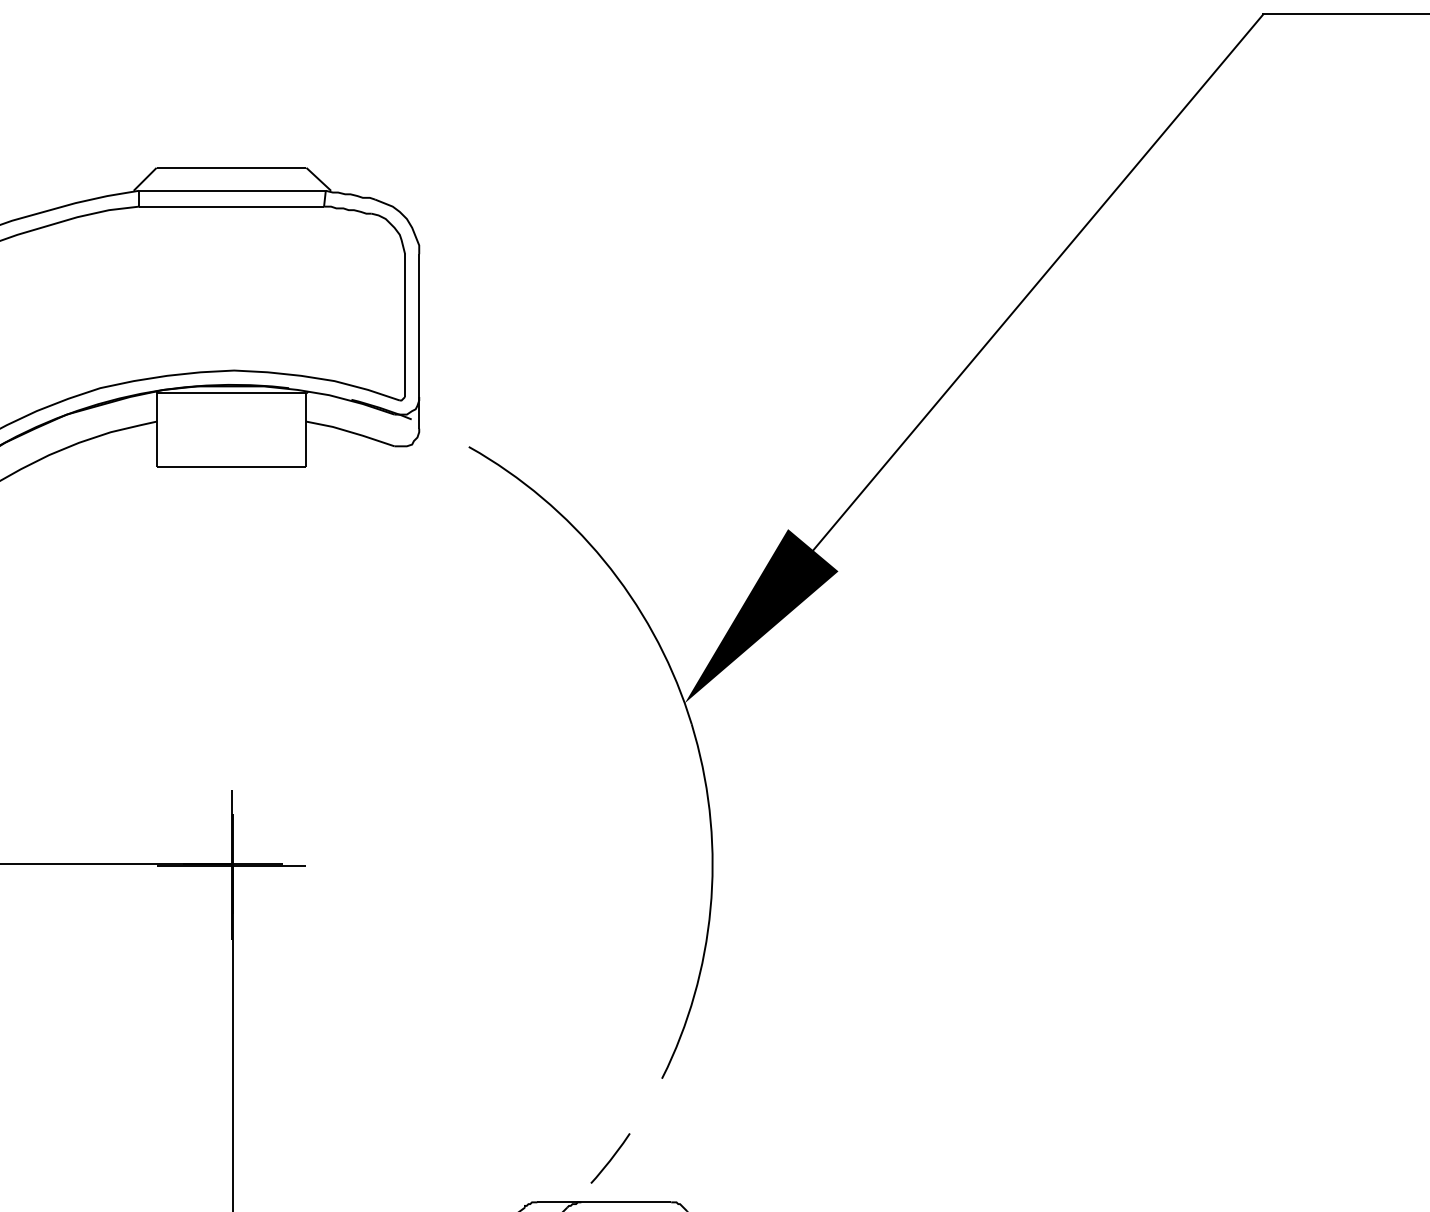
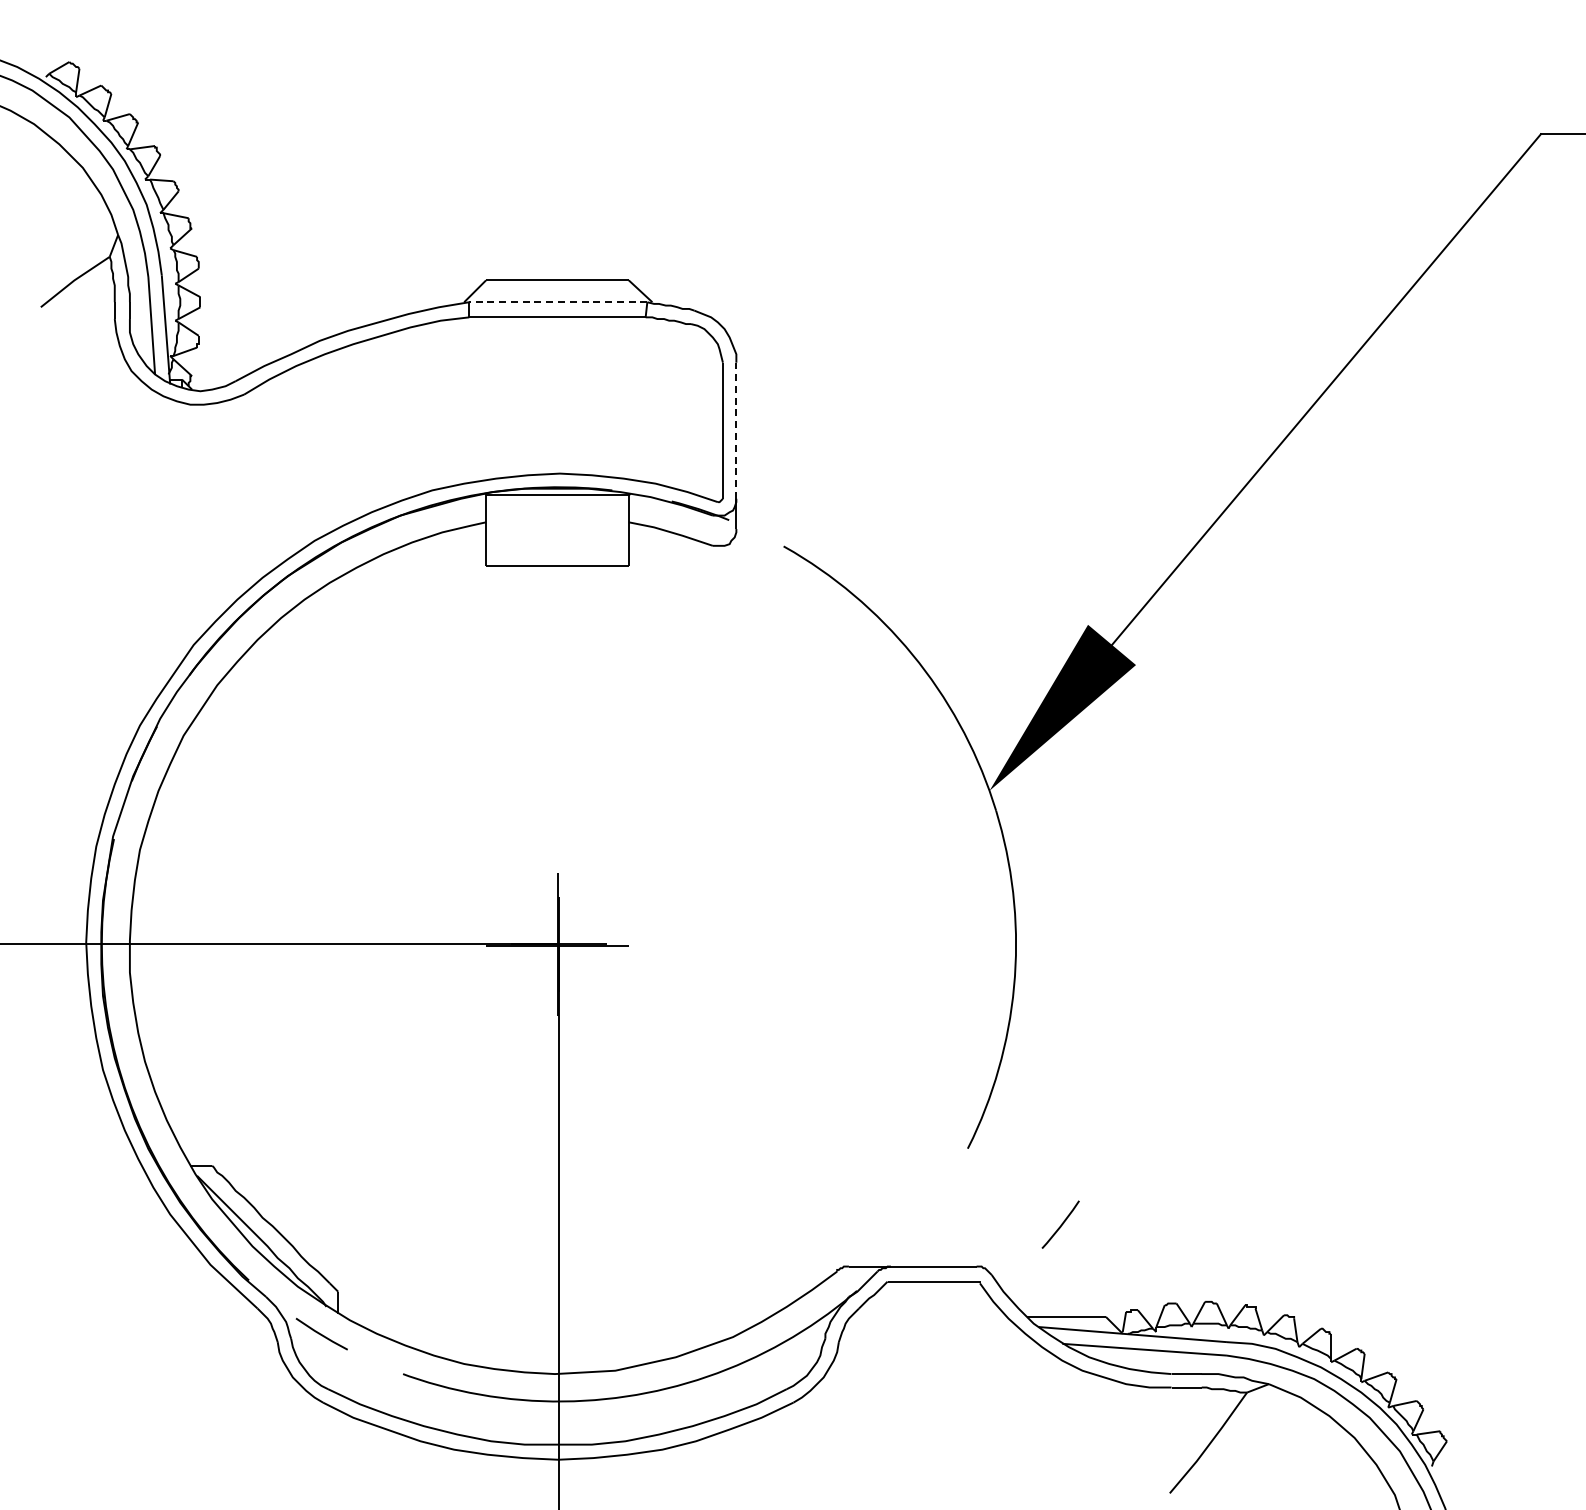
line: (231, 191) -> (557, 302), solid -> dashed
line: (419, 325) -> (736, 430), solid -> dashed
line: (611, 1158) -> (1061, 1224), moved

